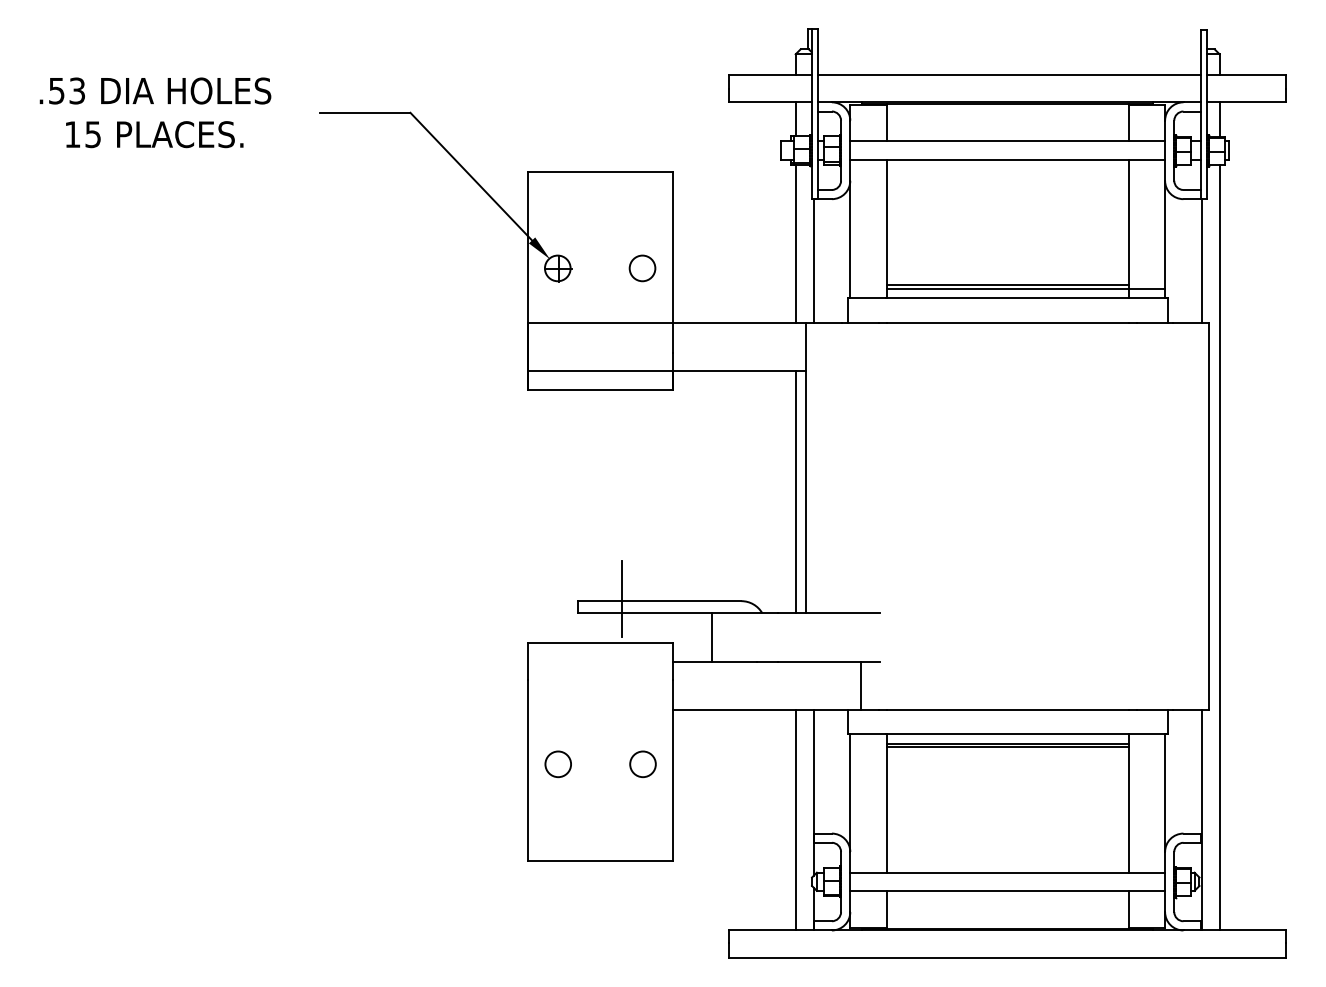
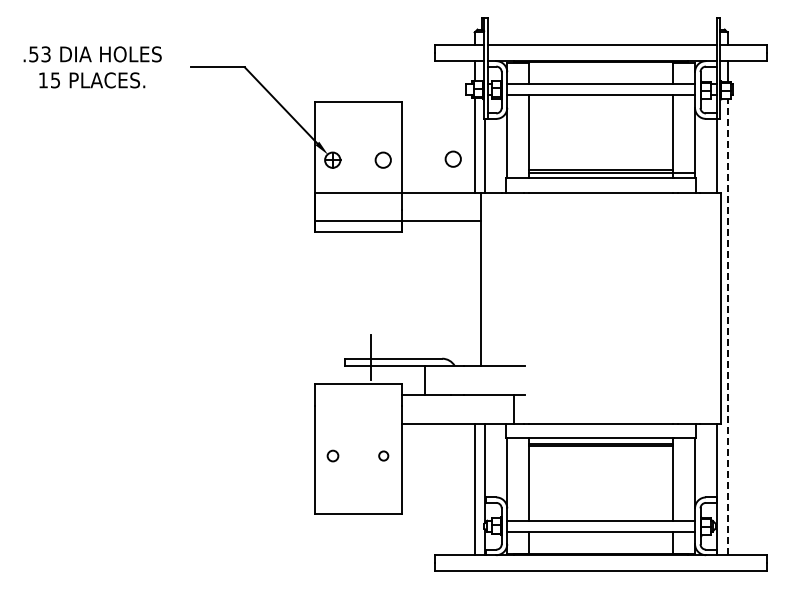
circle: (758, 265) -> (452, 158), added
line: (795, 491) -> (474, 293), removed
line: (1219, 547) -> (727, 326), solid -> dashed
circle: (557, 763) -> (332, 455), size x0.7
circle: (642, 763) -> (383, 455), size x0.6

